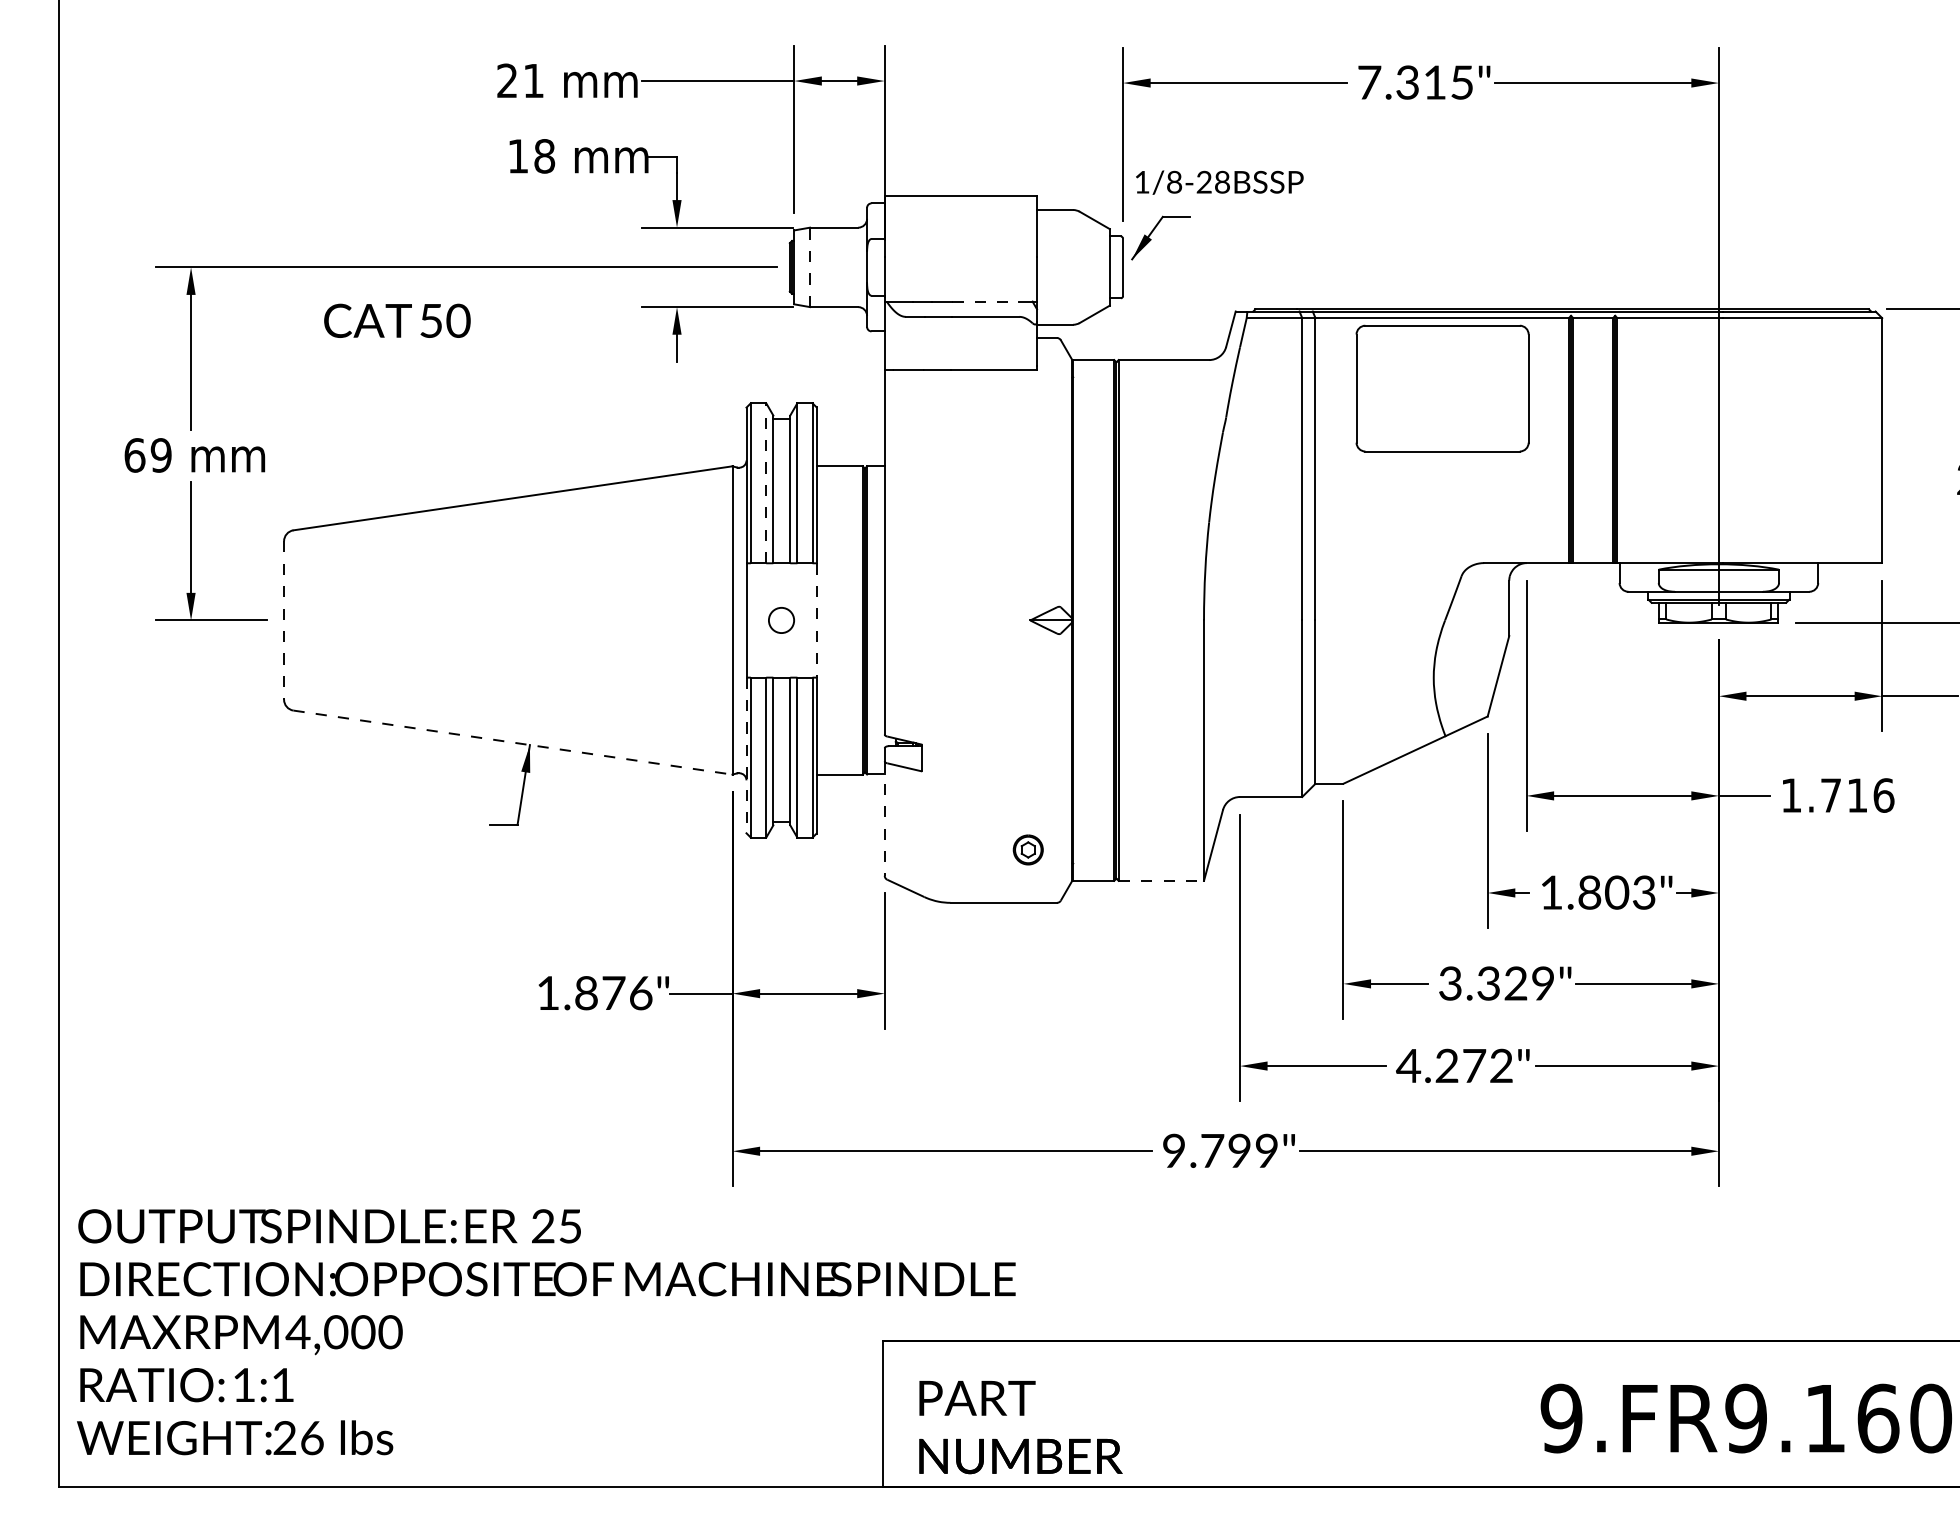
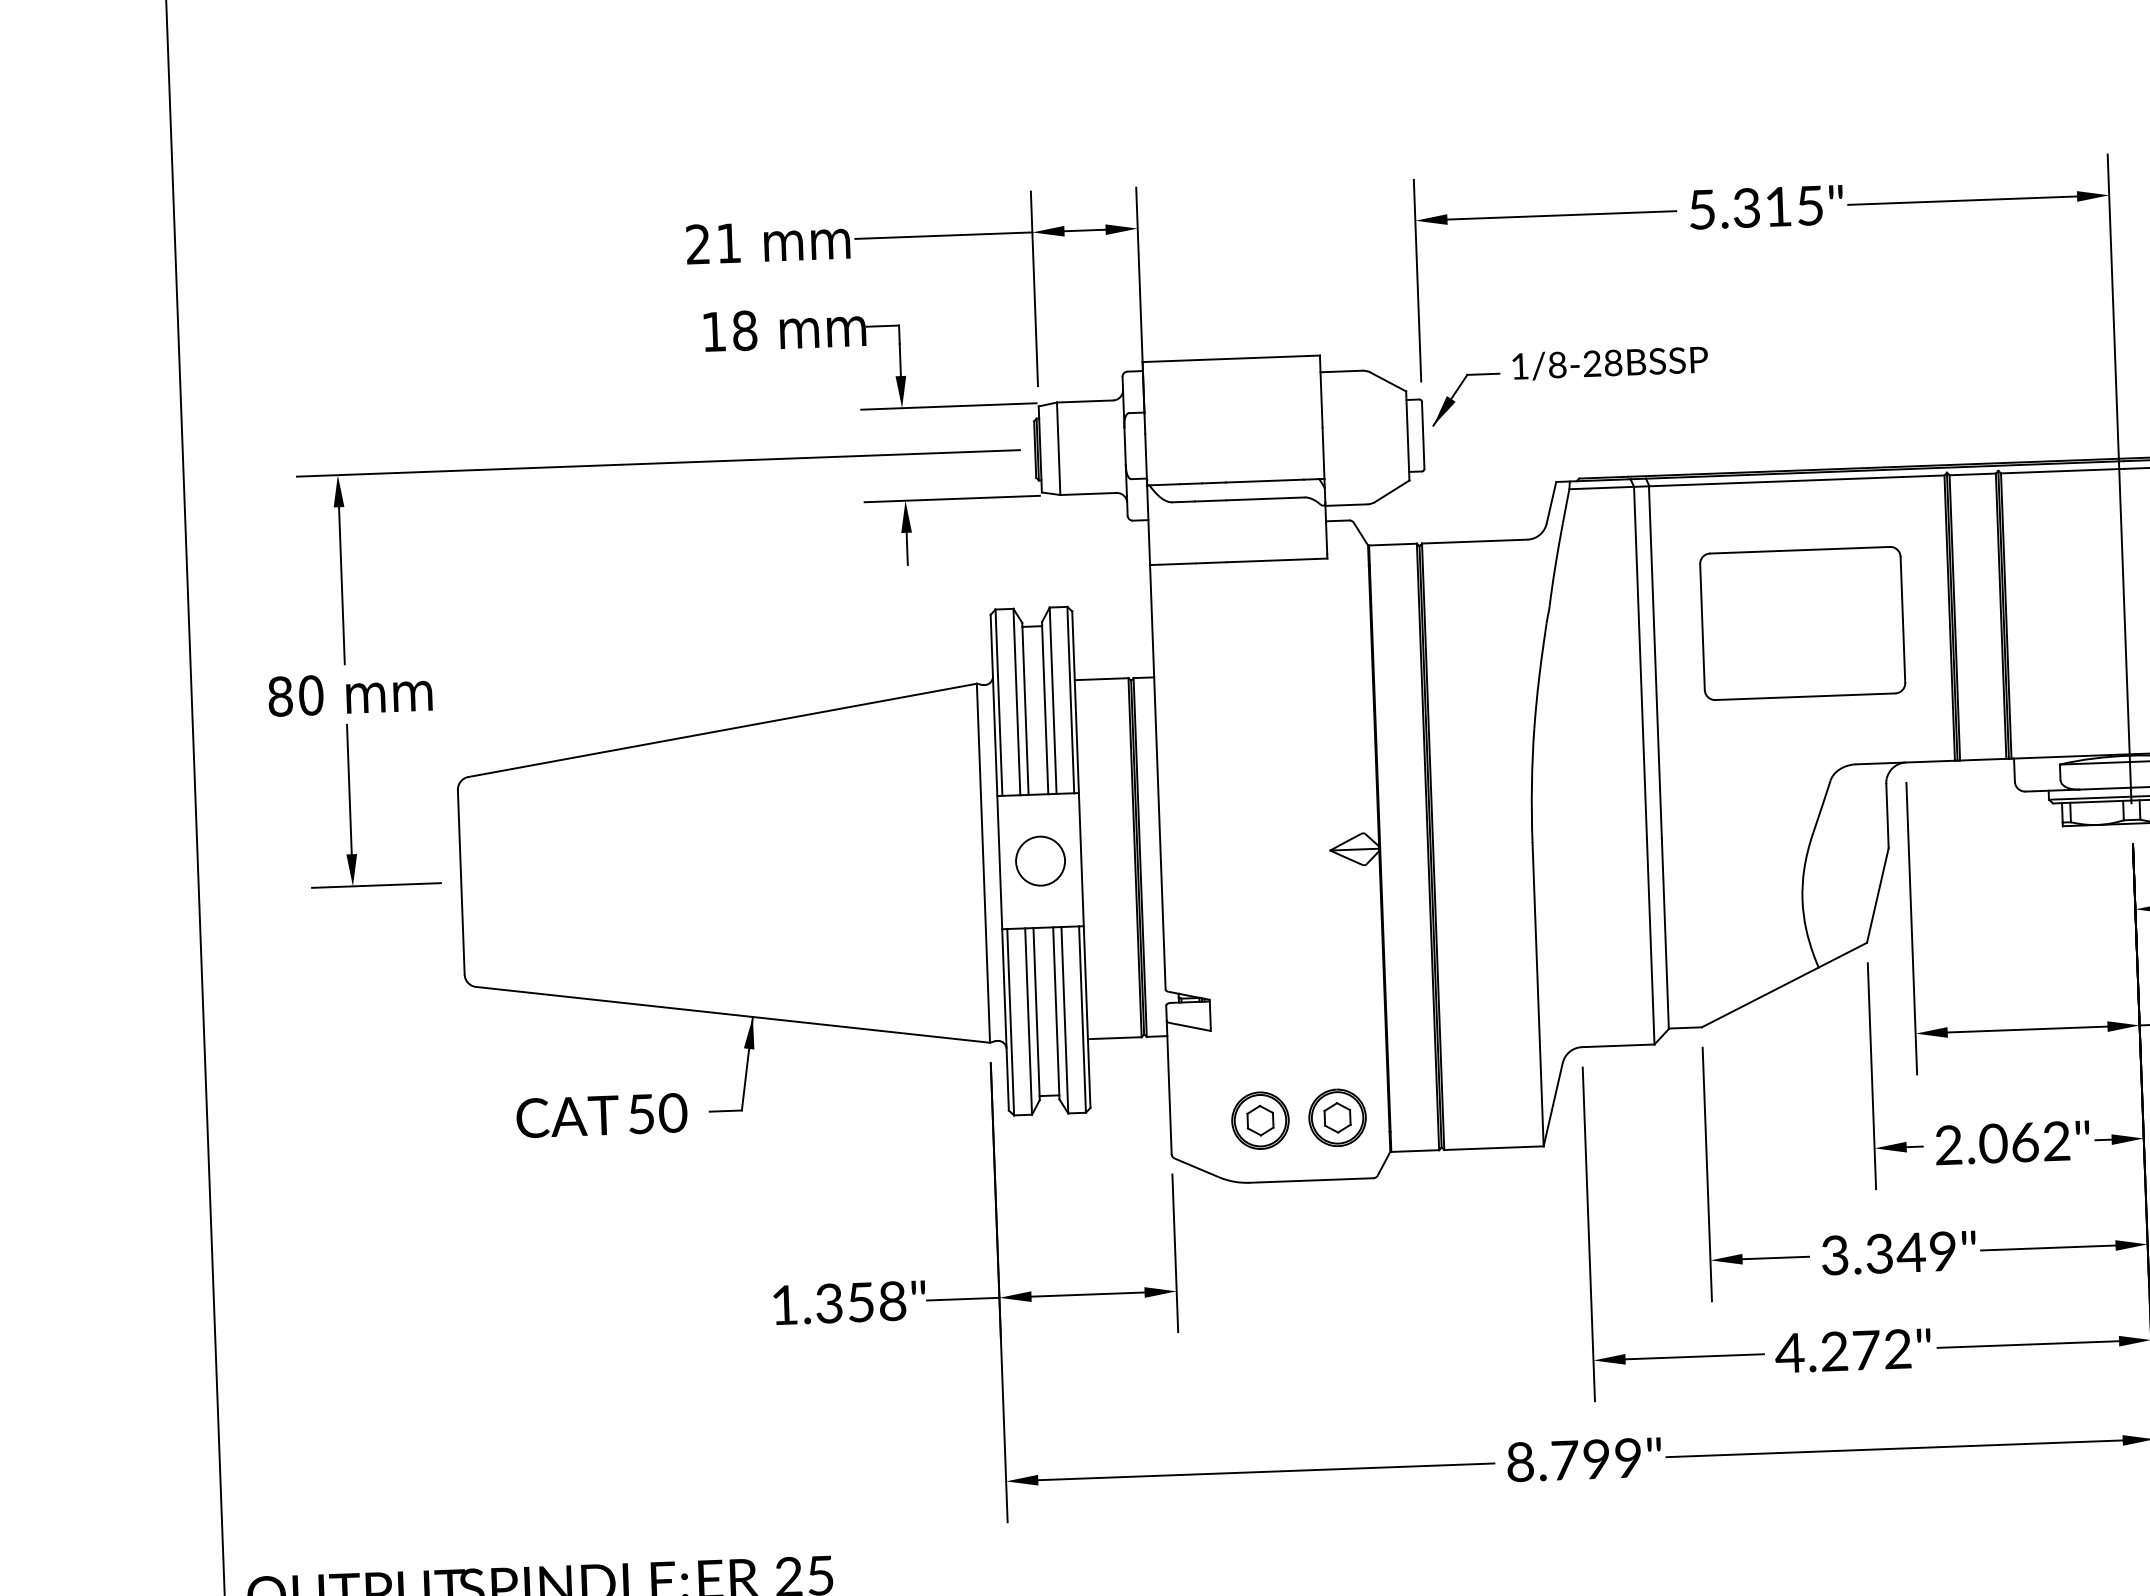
text: (1369, 82) -> (1702, 209), 7.315" -> 5.315"
text: (1219, 182) -> (1609, 363), moved
line: (810, 267) -> (1059, 448), dashed -> solid
line: (985, 301) -> (1264, 481), dashed -> solid
text: (397, 320) -> (602, 1115), moved
part: (1442, 388) -> (1802, 623), moved
text: (147, 455) -> (295, 696), 69 -> 80
line: (766, 482) -> (1017, 701), dashed -> solid
line: (284, 620) -> (461, 882), dashed -> solid
circle: (781, 620) -> (1040, 861), size x1.67
line: (816, 620) -> (1081, 859), dashed -> solid
line: (513, 742) -> (733, 1014), dashed -> solid
line: (746, 755) -> (1005, 1019), dashed -> solid
line: (884, 819) -> (1168, 1088), dashed -> solid
part: (961, 849) -> (1259, 1120), added
part: (1028, 849) -> (1337, 1117), size x1.67
line: (1161, 880) -> (1494, 1147), dashed -> solid
text: (1597, 892) -> (2002, 1143), 1.803" -> 2.062"
text: (1515, 983) -> (1910, 1252), 3.329" -> 3.349"
text: (613, 993) -> (860, 1302), 1.876" -> 1.358"
text: (1174, 1152) -> (1520, 1463), 9.799" -> 8.799"

